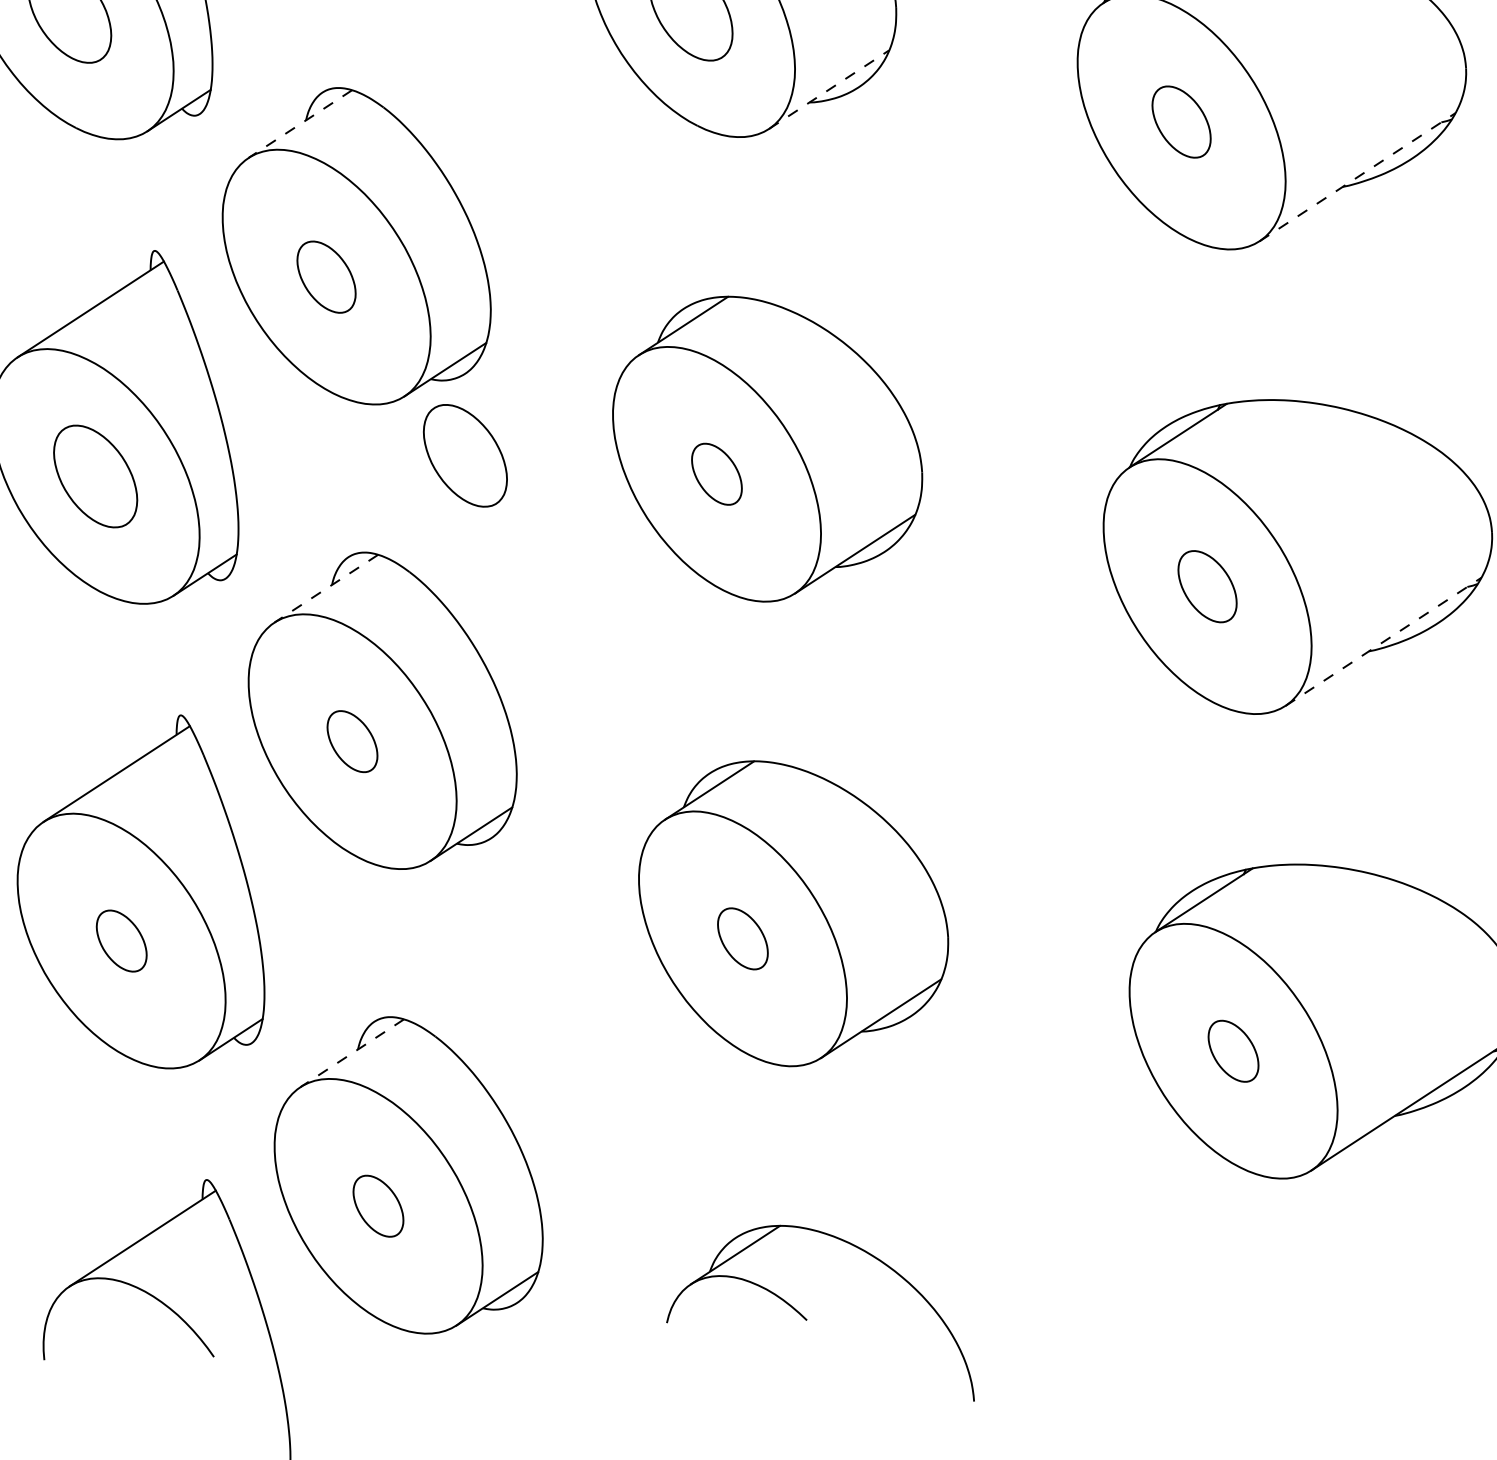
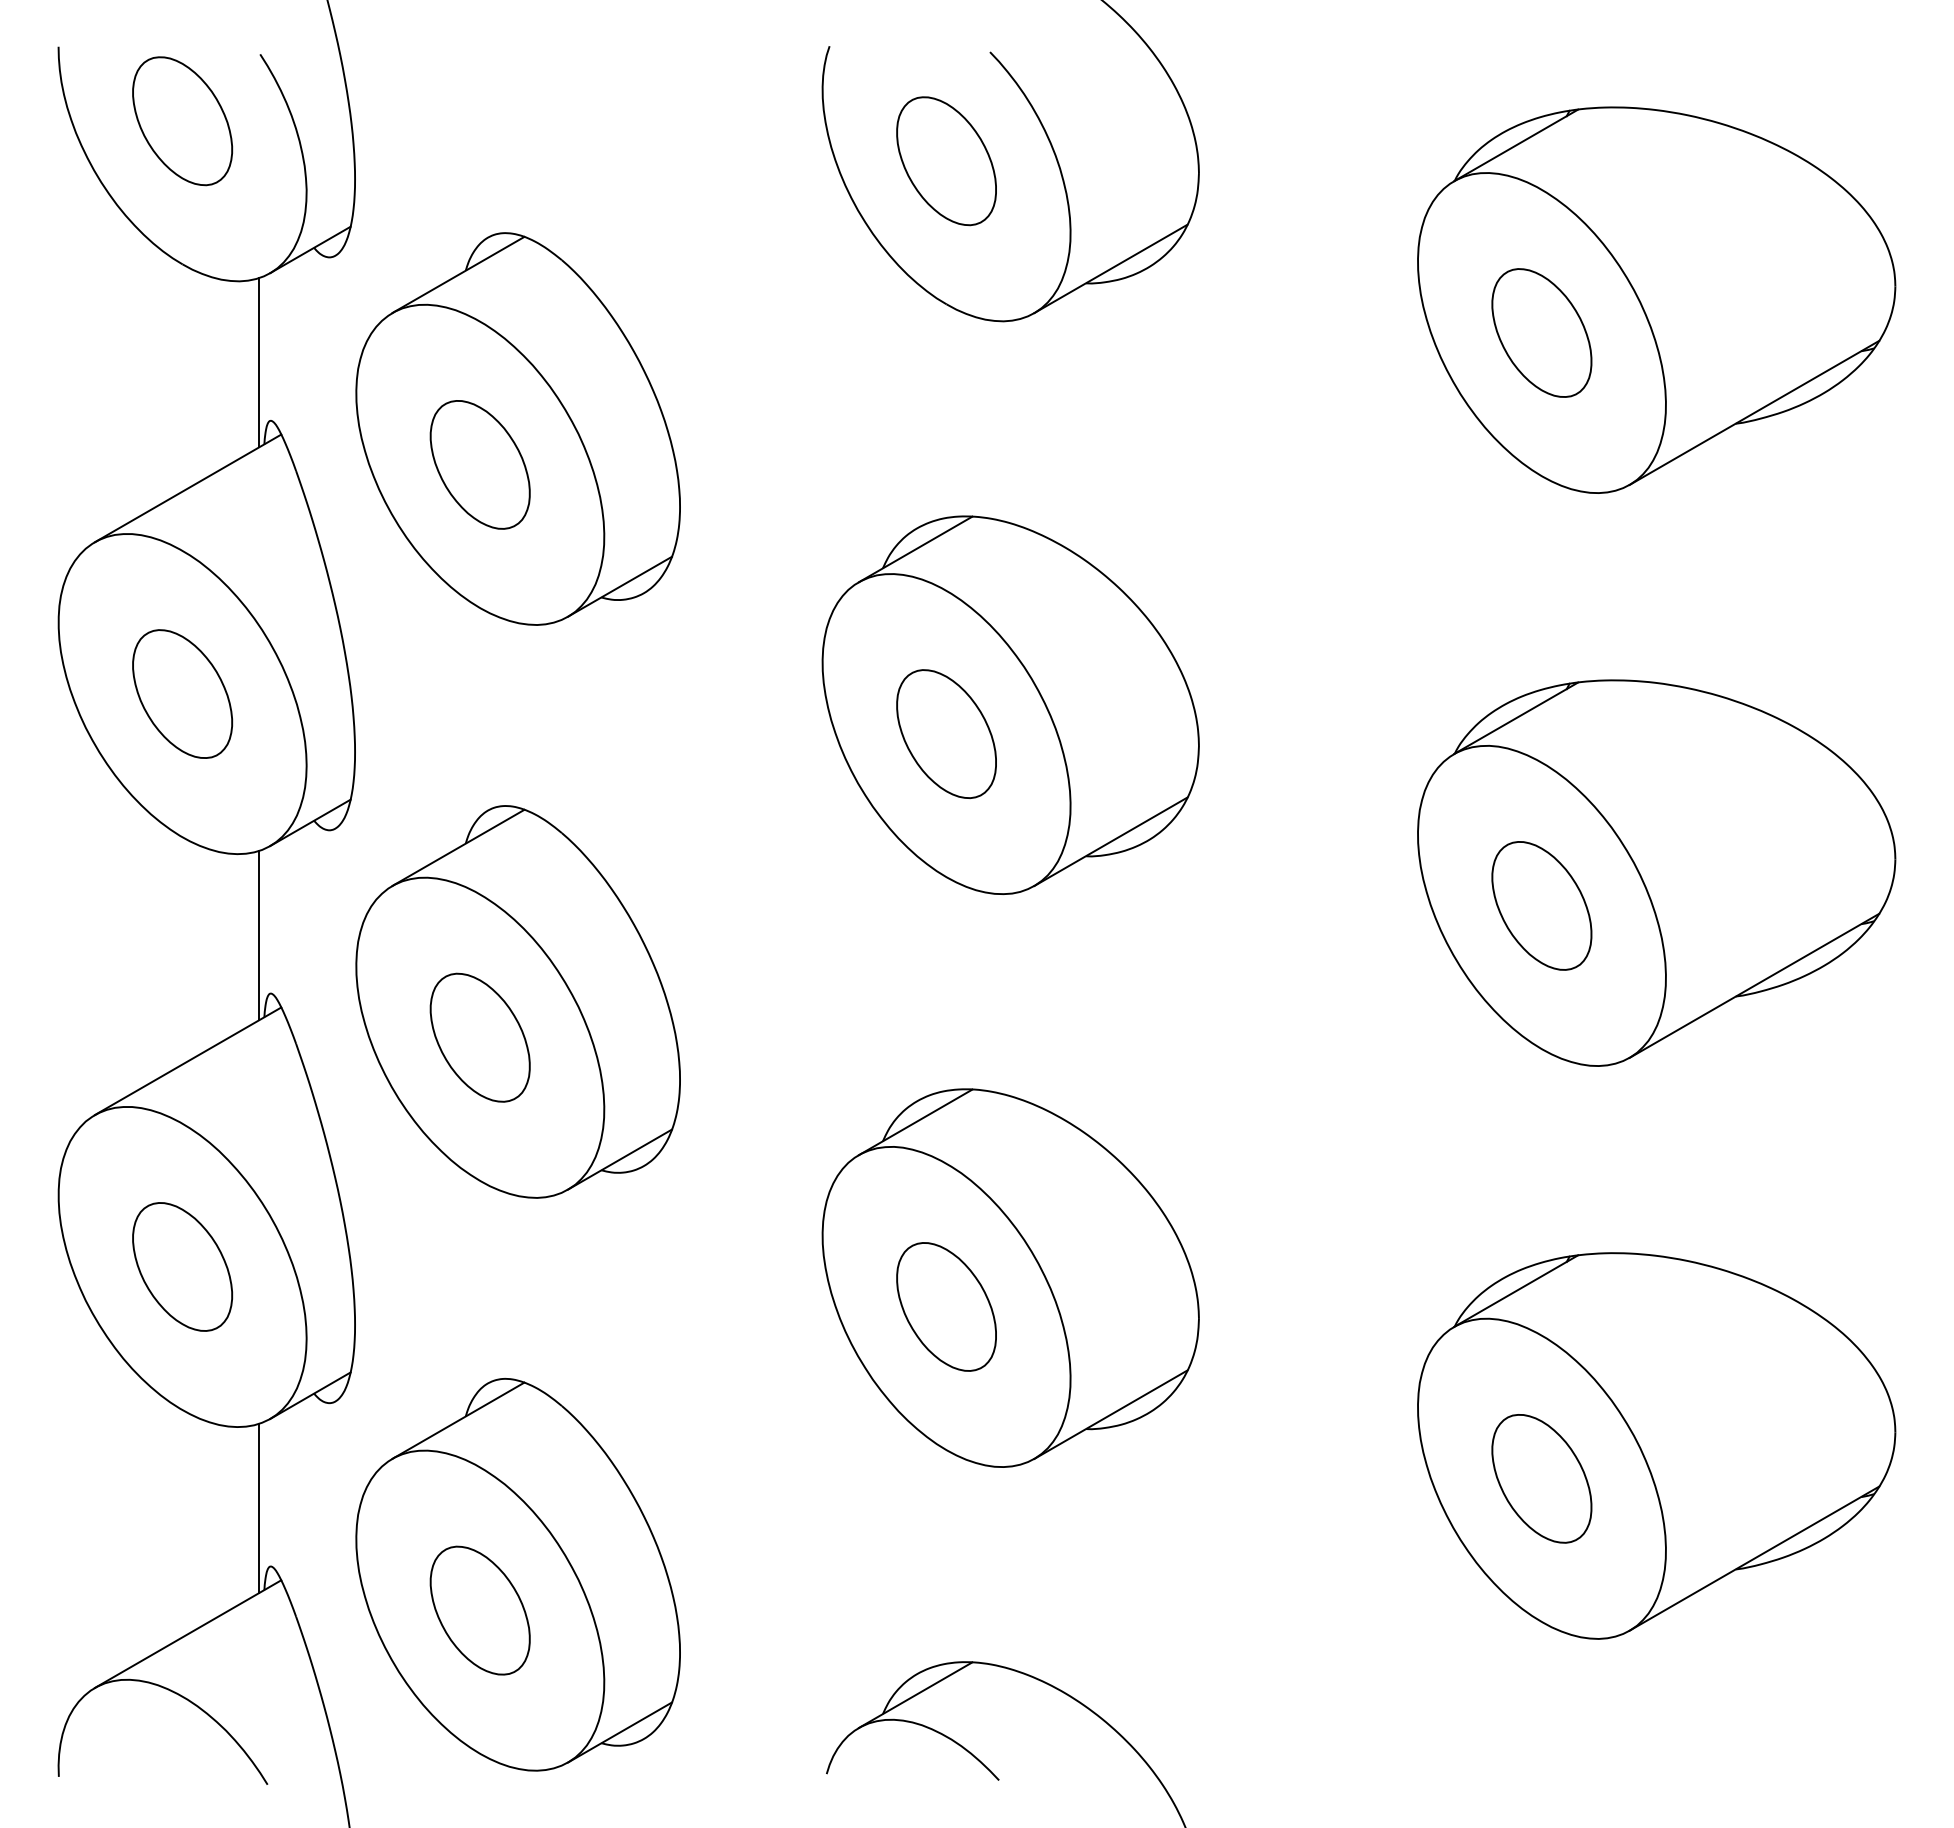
line: (829, 89) -> (1111, 268), dashed -> solid
part: (1181, 121) -> (1541, 332), size x1.43
line: (300, 124) -> (458, 275), dashed -> solid
line: (1357, 176) -> (1754, 412), dashed -> solid
line: (142, 204) -> (259, 362), added
part: (325, 276) -> (479, 464), size x1.43
part: (465, 455) -> (638, 693), removed
part: (716, 473) -> (946, 733), size x1.67
part: (1207, 586) -> (1541, 905), size x1.43
line: (326, 589) -> (458, 848), dashed -> solid
line: (1383, 641) -> (1754, 985), dashed -> solid
line: (168, 668) -> (259, 935), added
part: (351, 741) -> (479, 1037), size x1.67
part: (742, 938) -> (946, 1306), size x1.67
part: (121, 940) -> (182, 1266), size x1.67
part: (1233, 1051) -> (1541, 1478), size x1.67
line: (352, 1053) -> (458, 1420), dashed -> solid
line: (194, 1133) -> (259, 1508), added
part: (377, 1206) -> (479, 1610), size x1.67

